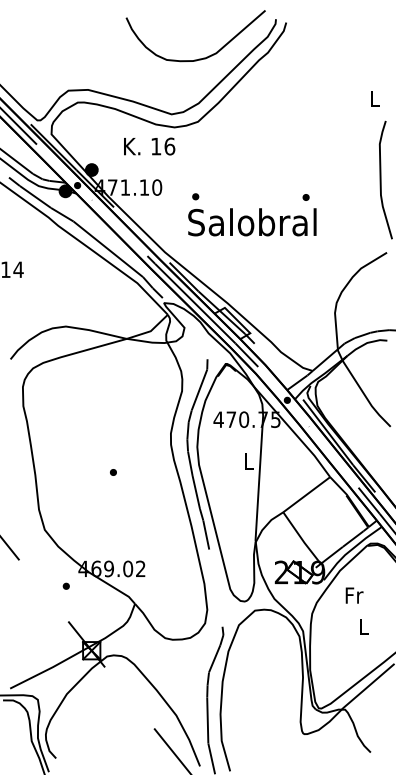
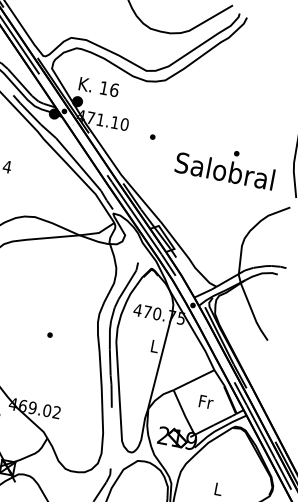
text: (149, 146) -> (98, 87), moved
text: (252, 222) -> (225, 171), moved
text: (354, 595) -> (206, 402), moved

